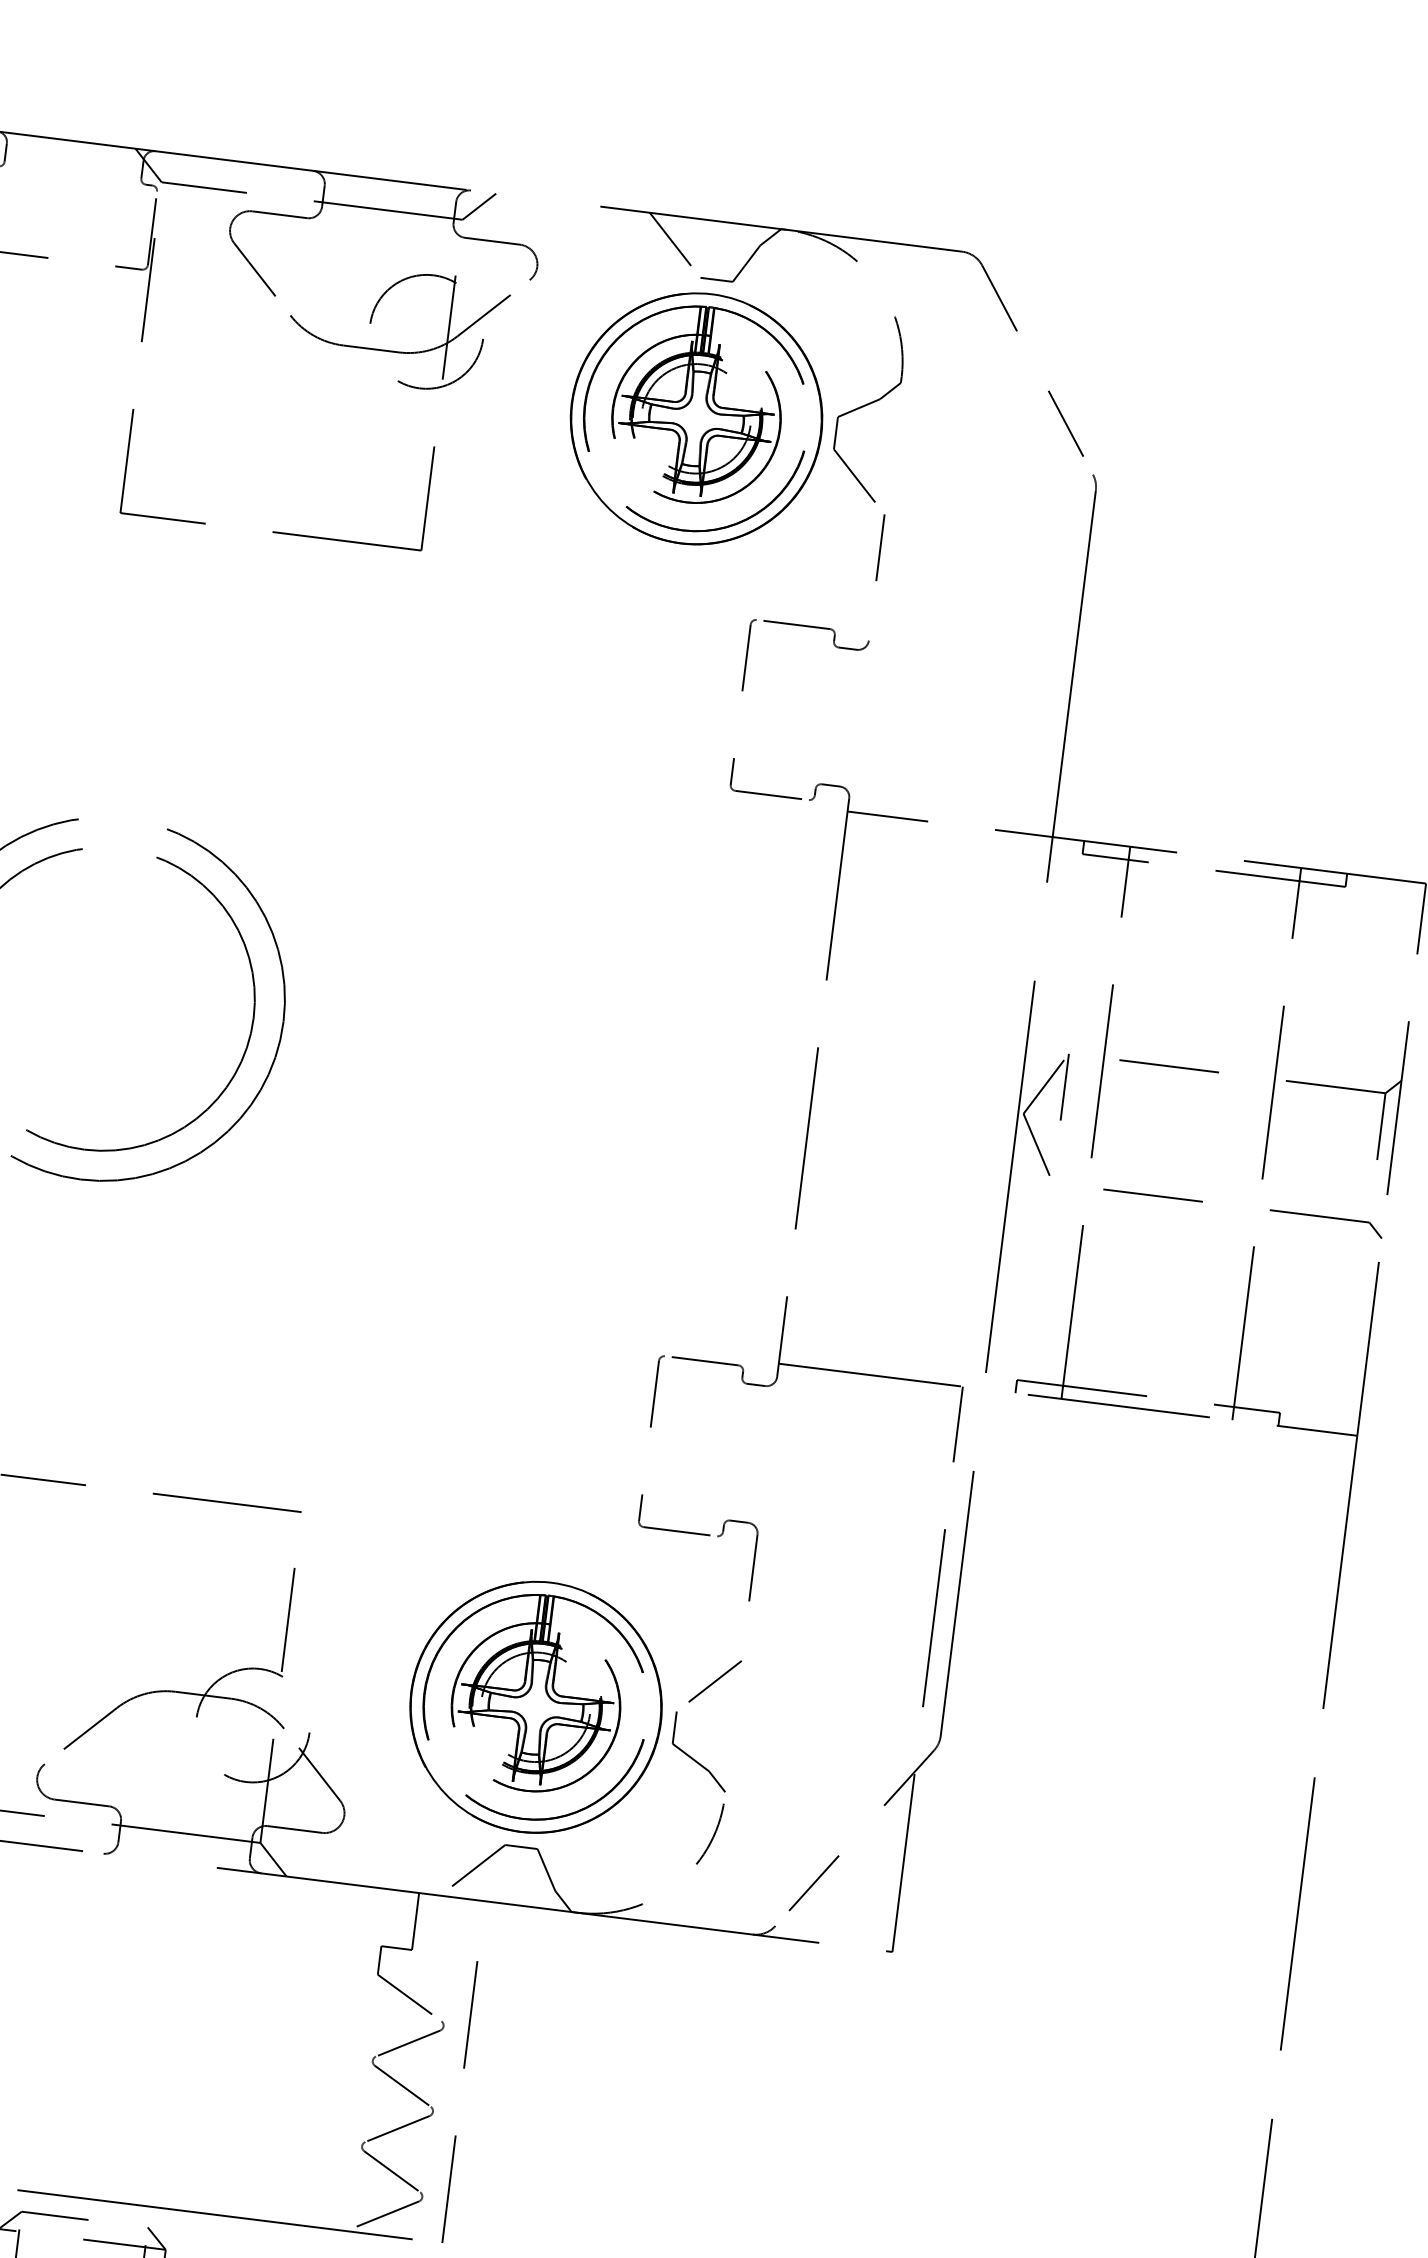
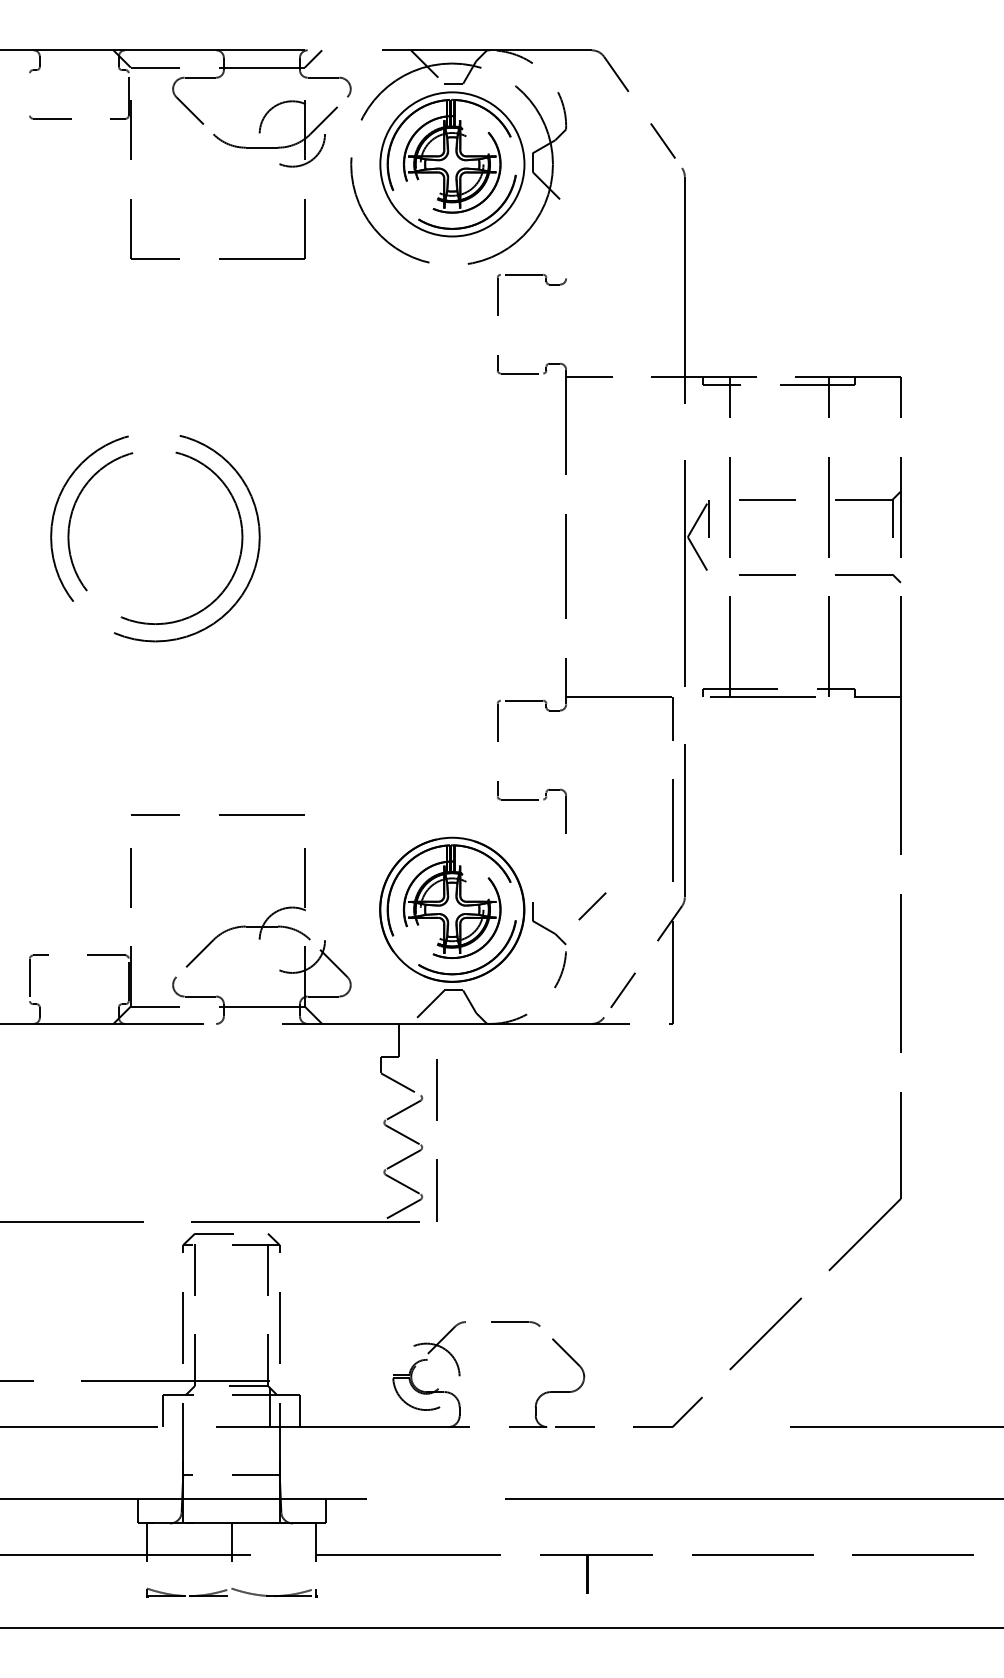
circle: (696, 419) -> (452, 164), size x1.4
line: (879, 547) -> (565, 224), removed
line: (715, 1681) -> (592, 906), moved

